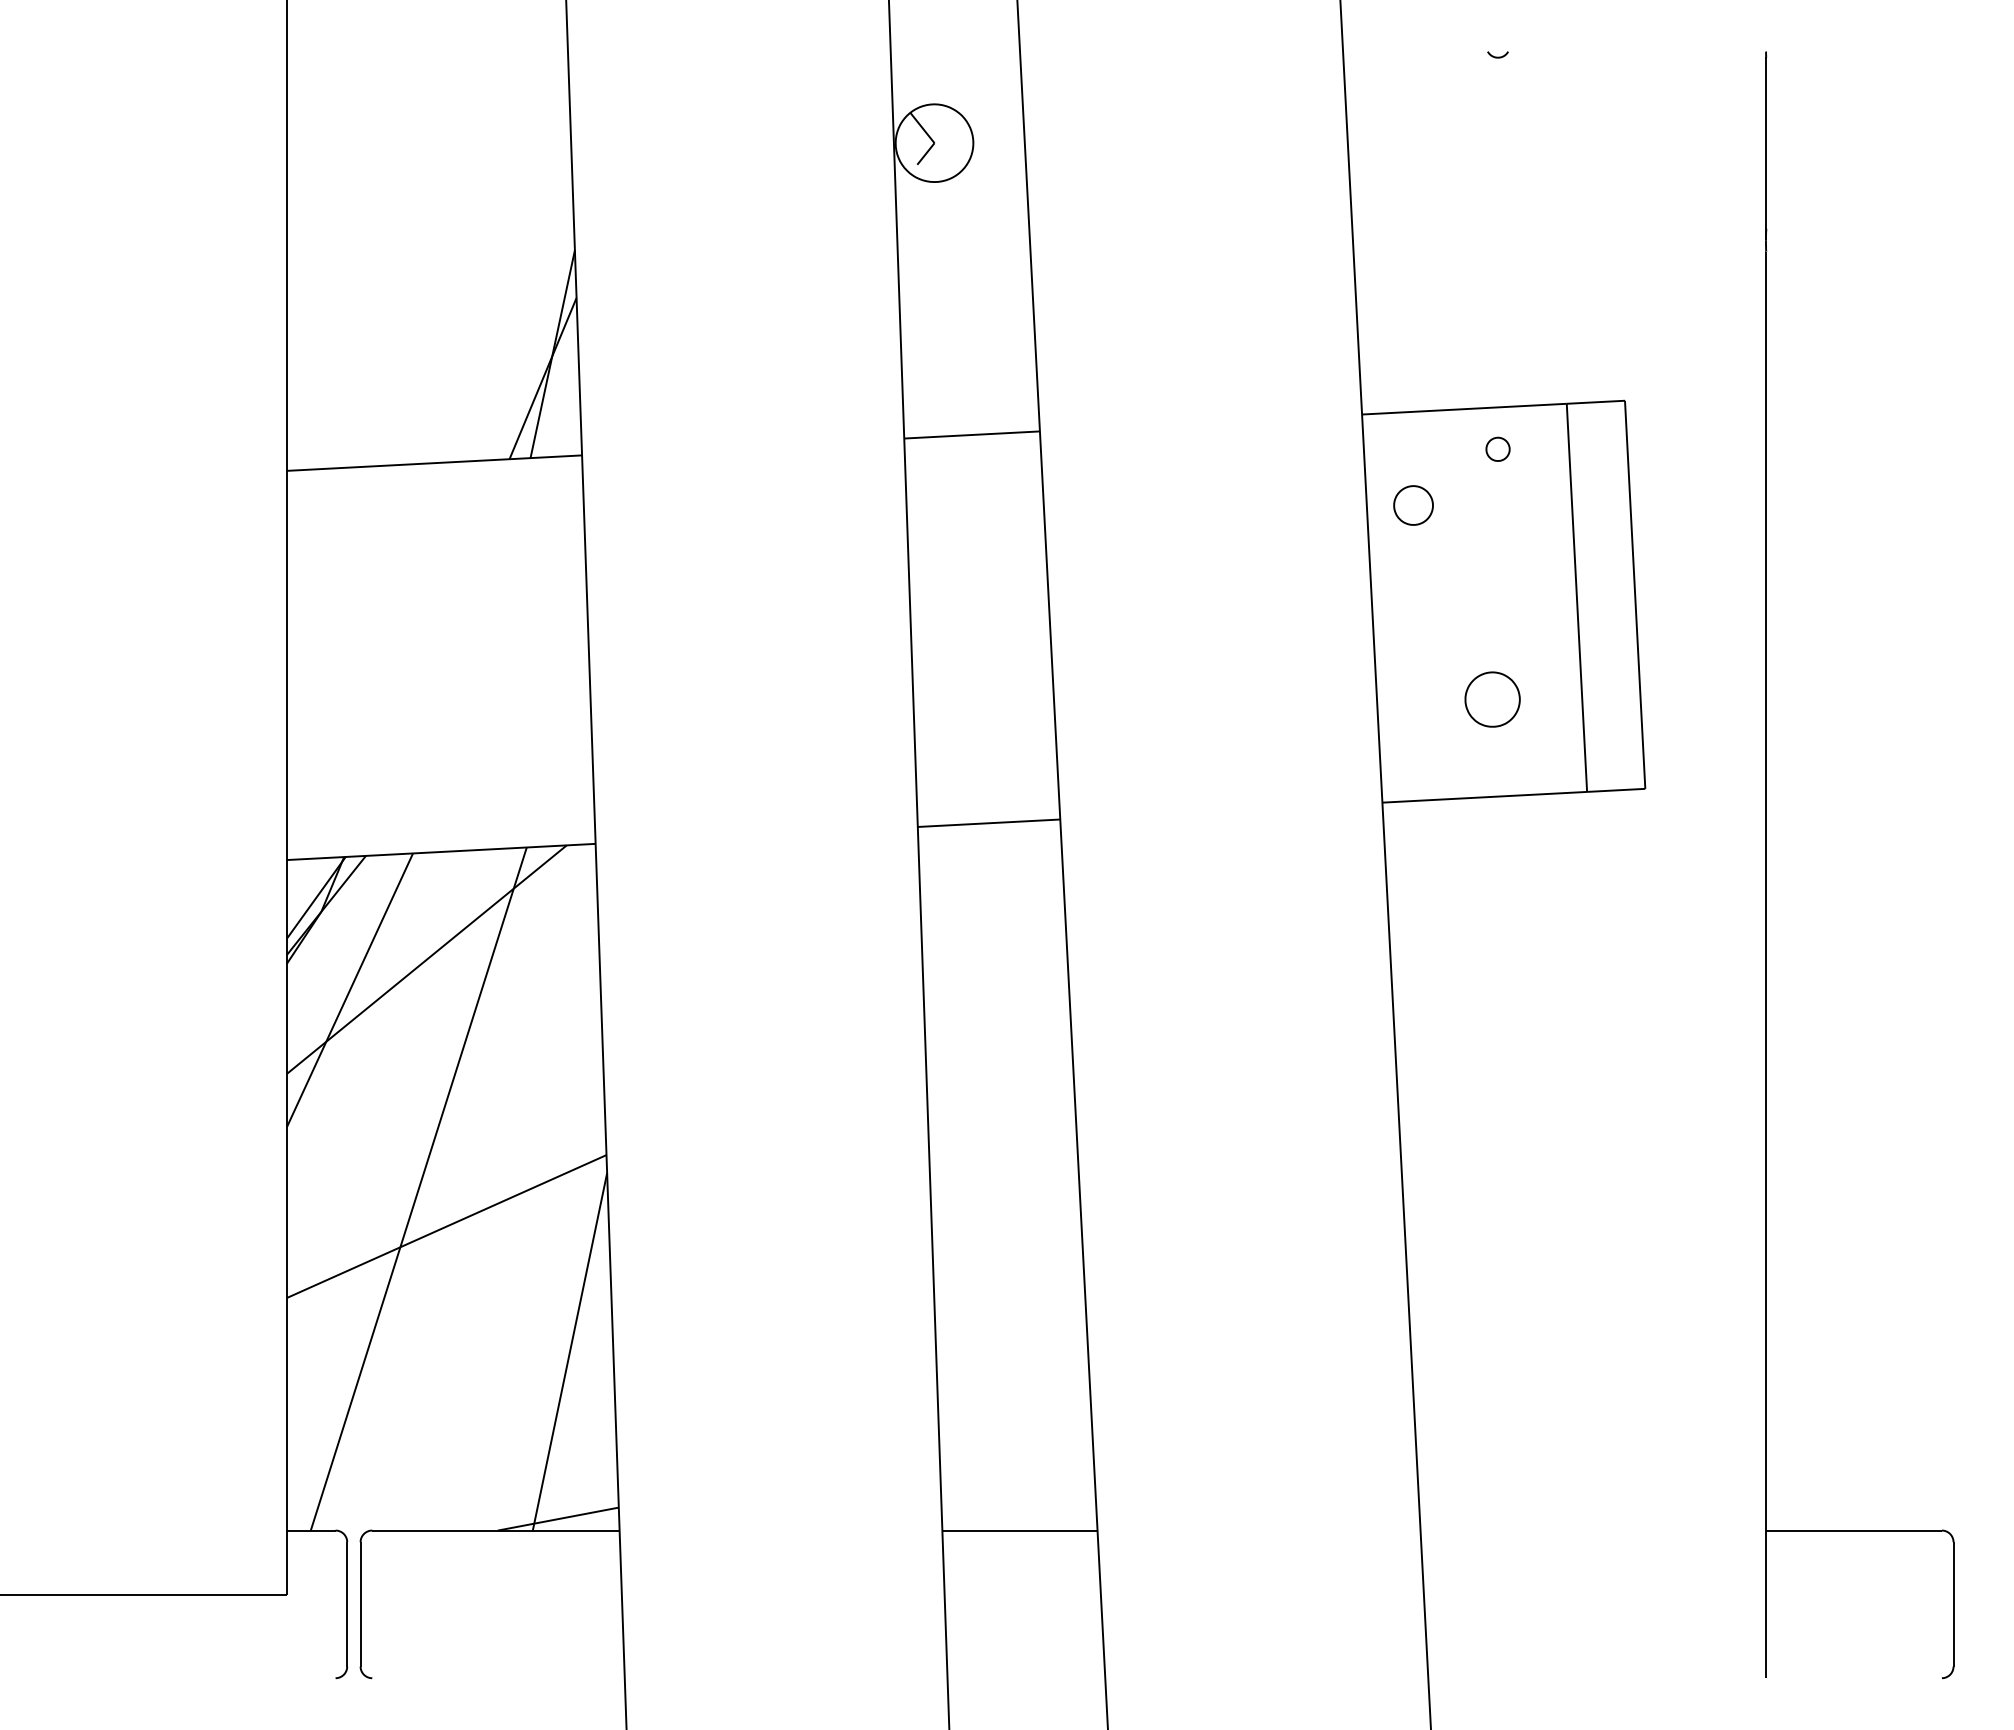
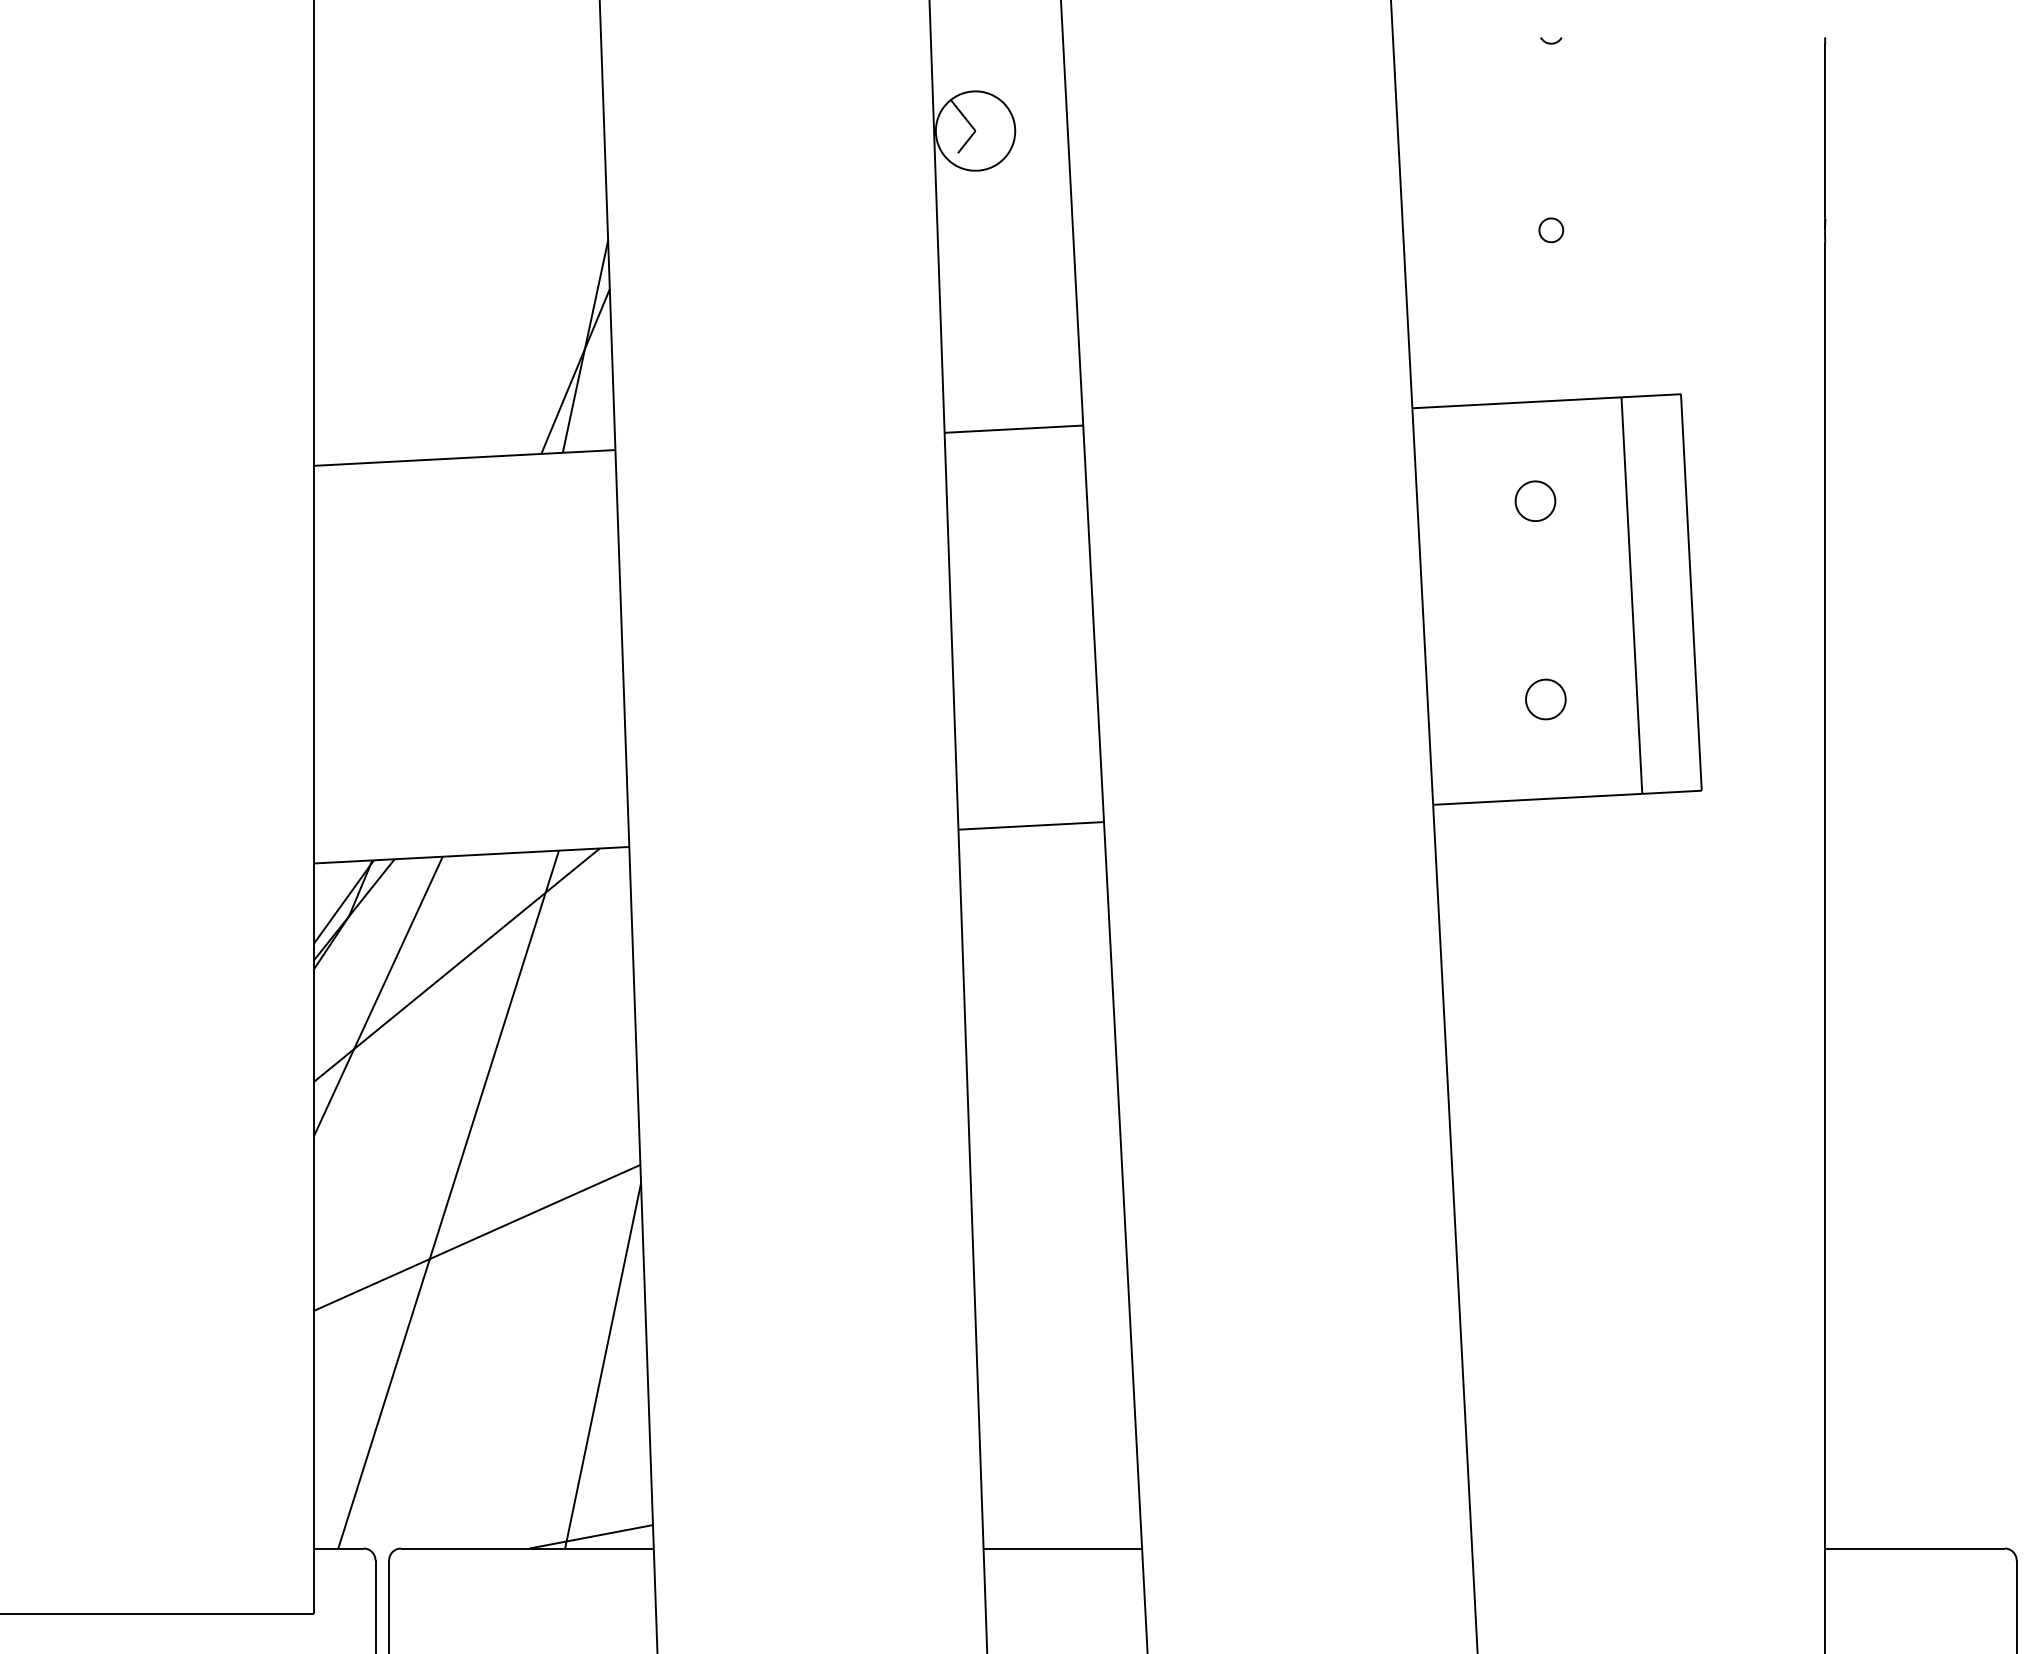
part: (1497, 448) -> (1550, 229), moved
part: (1413, 505) -> (1535, 501), moved
part: (1492, 699) -> (1545, 699), size x0.71

